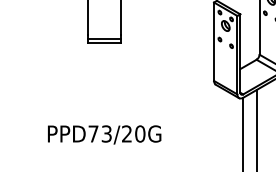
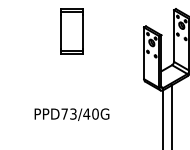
text: (126, 133) -> (86, 113), PPD73/20G -> PPD73/40G

